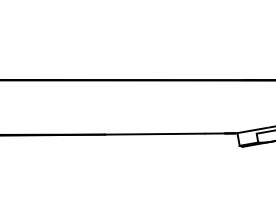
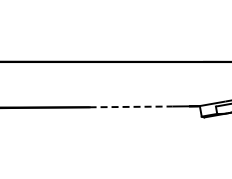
line: (155, 133) -> (131, 106), solid -> dashed

